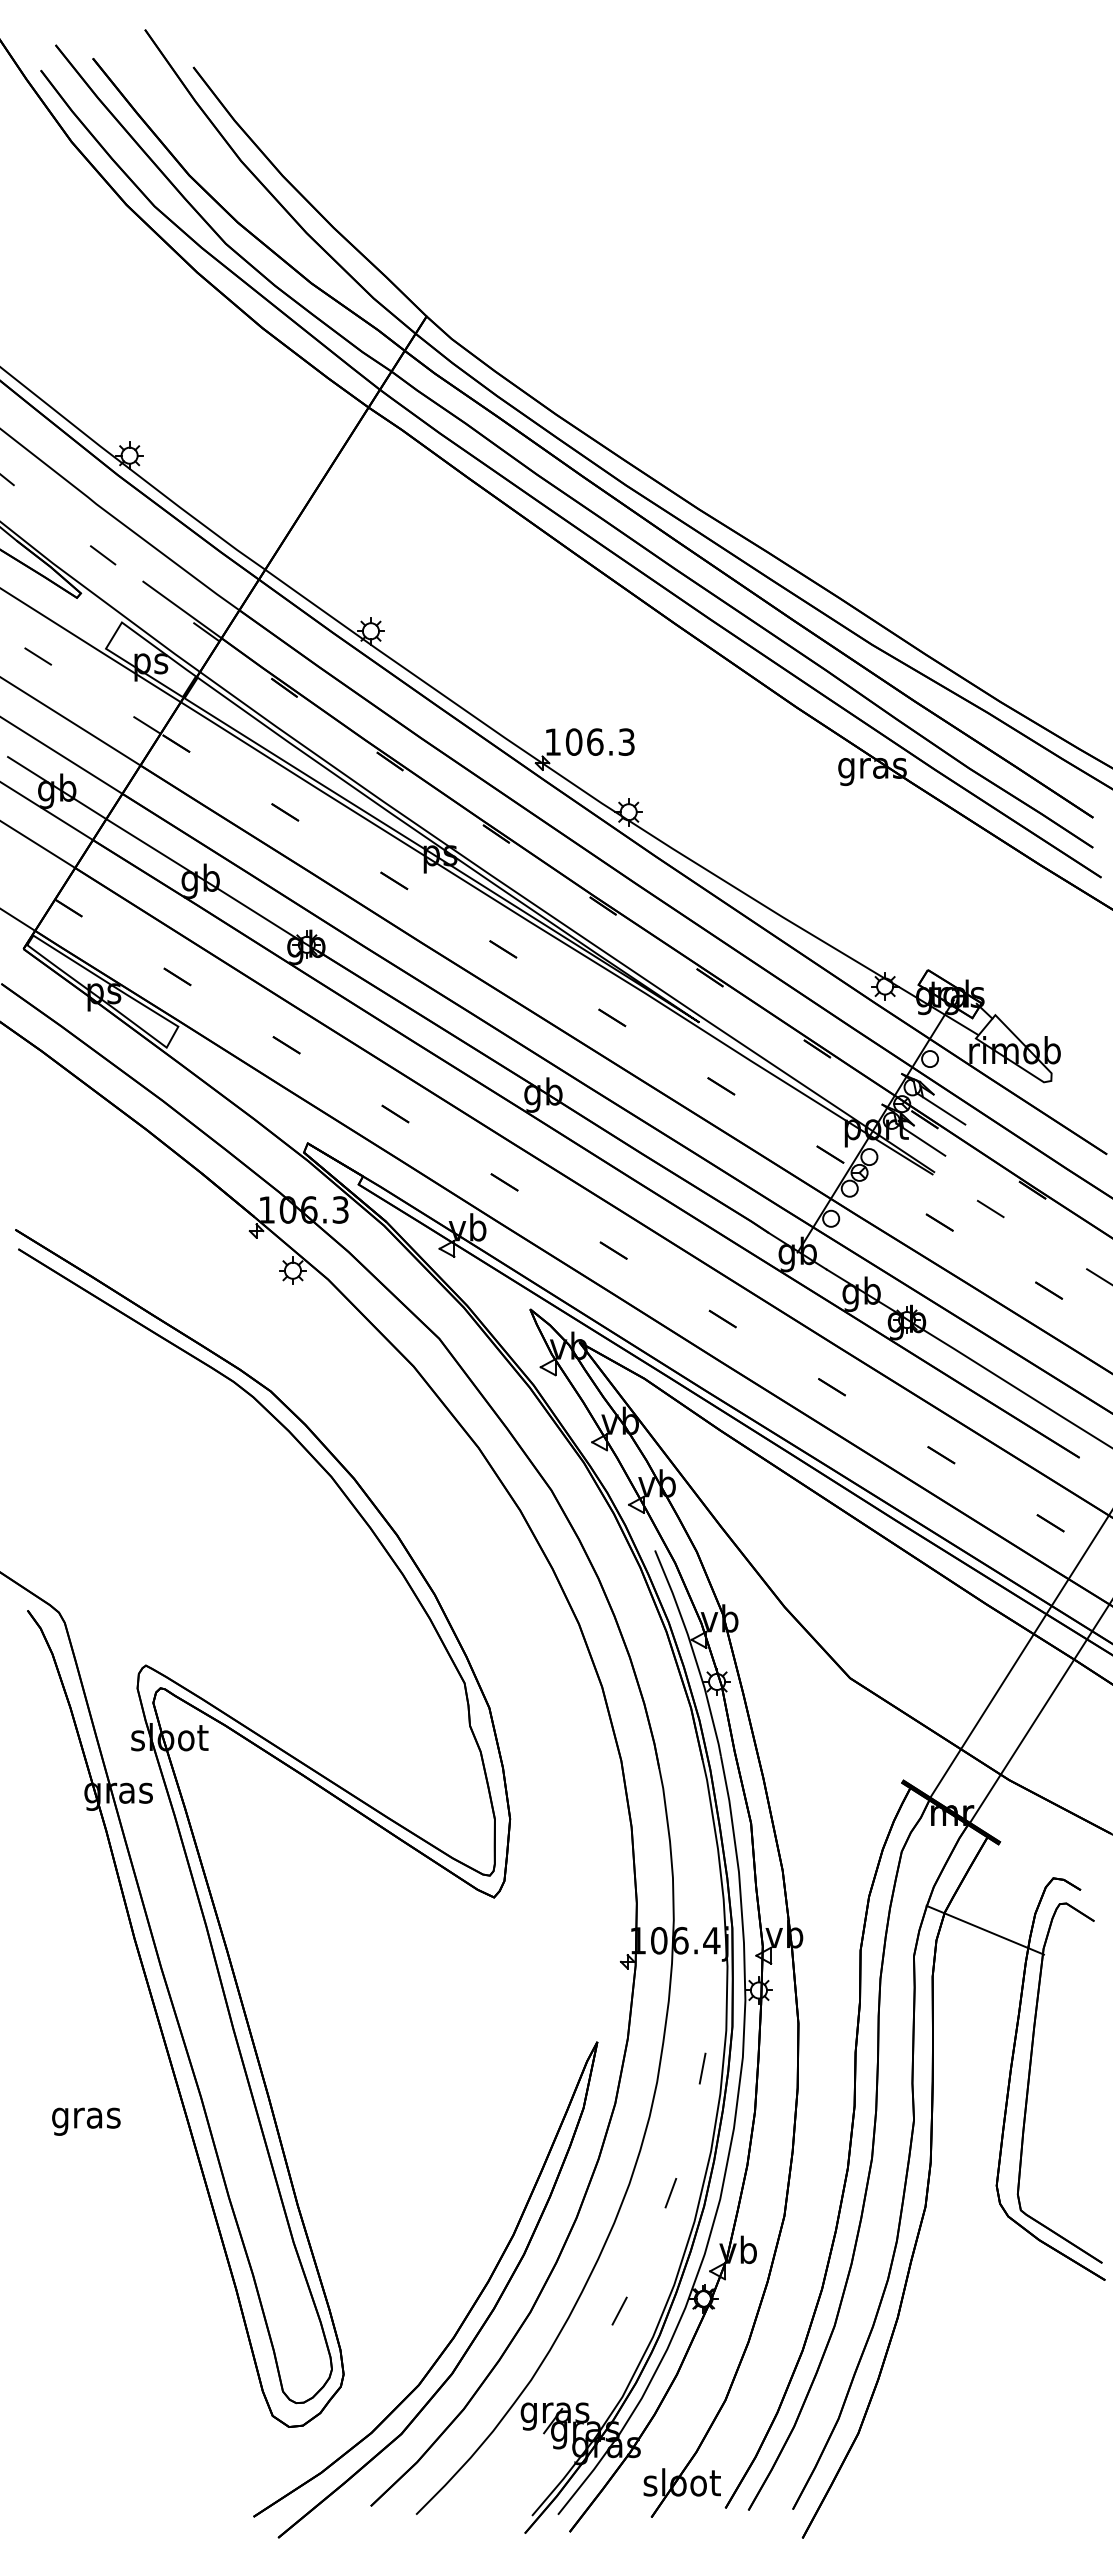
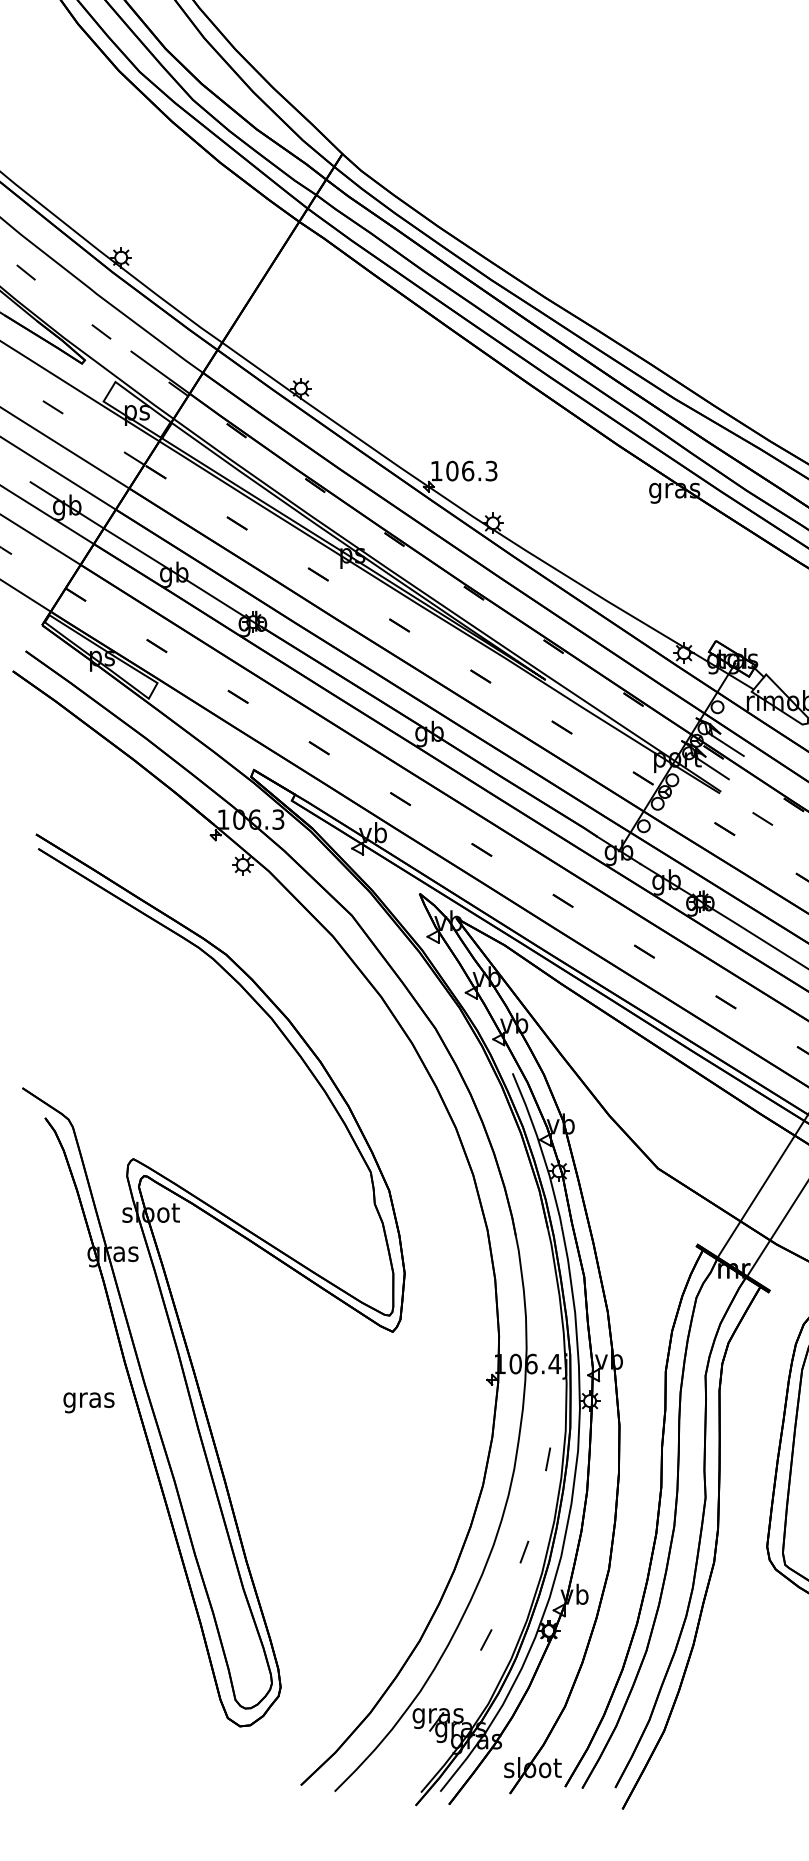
line: (984, 1929) -> (758, 1355), removed
text: (86, 2121) -> (89, 1402), moved
part: (466, 2314) -> (372, 1642), removed

